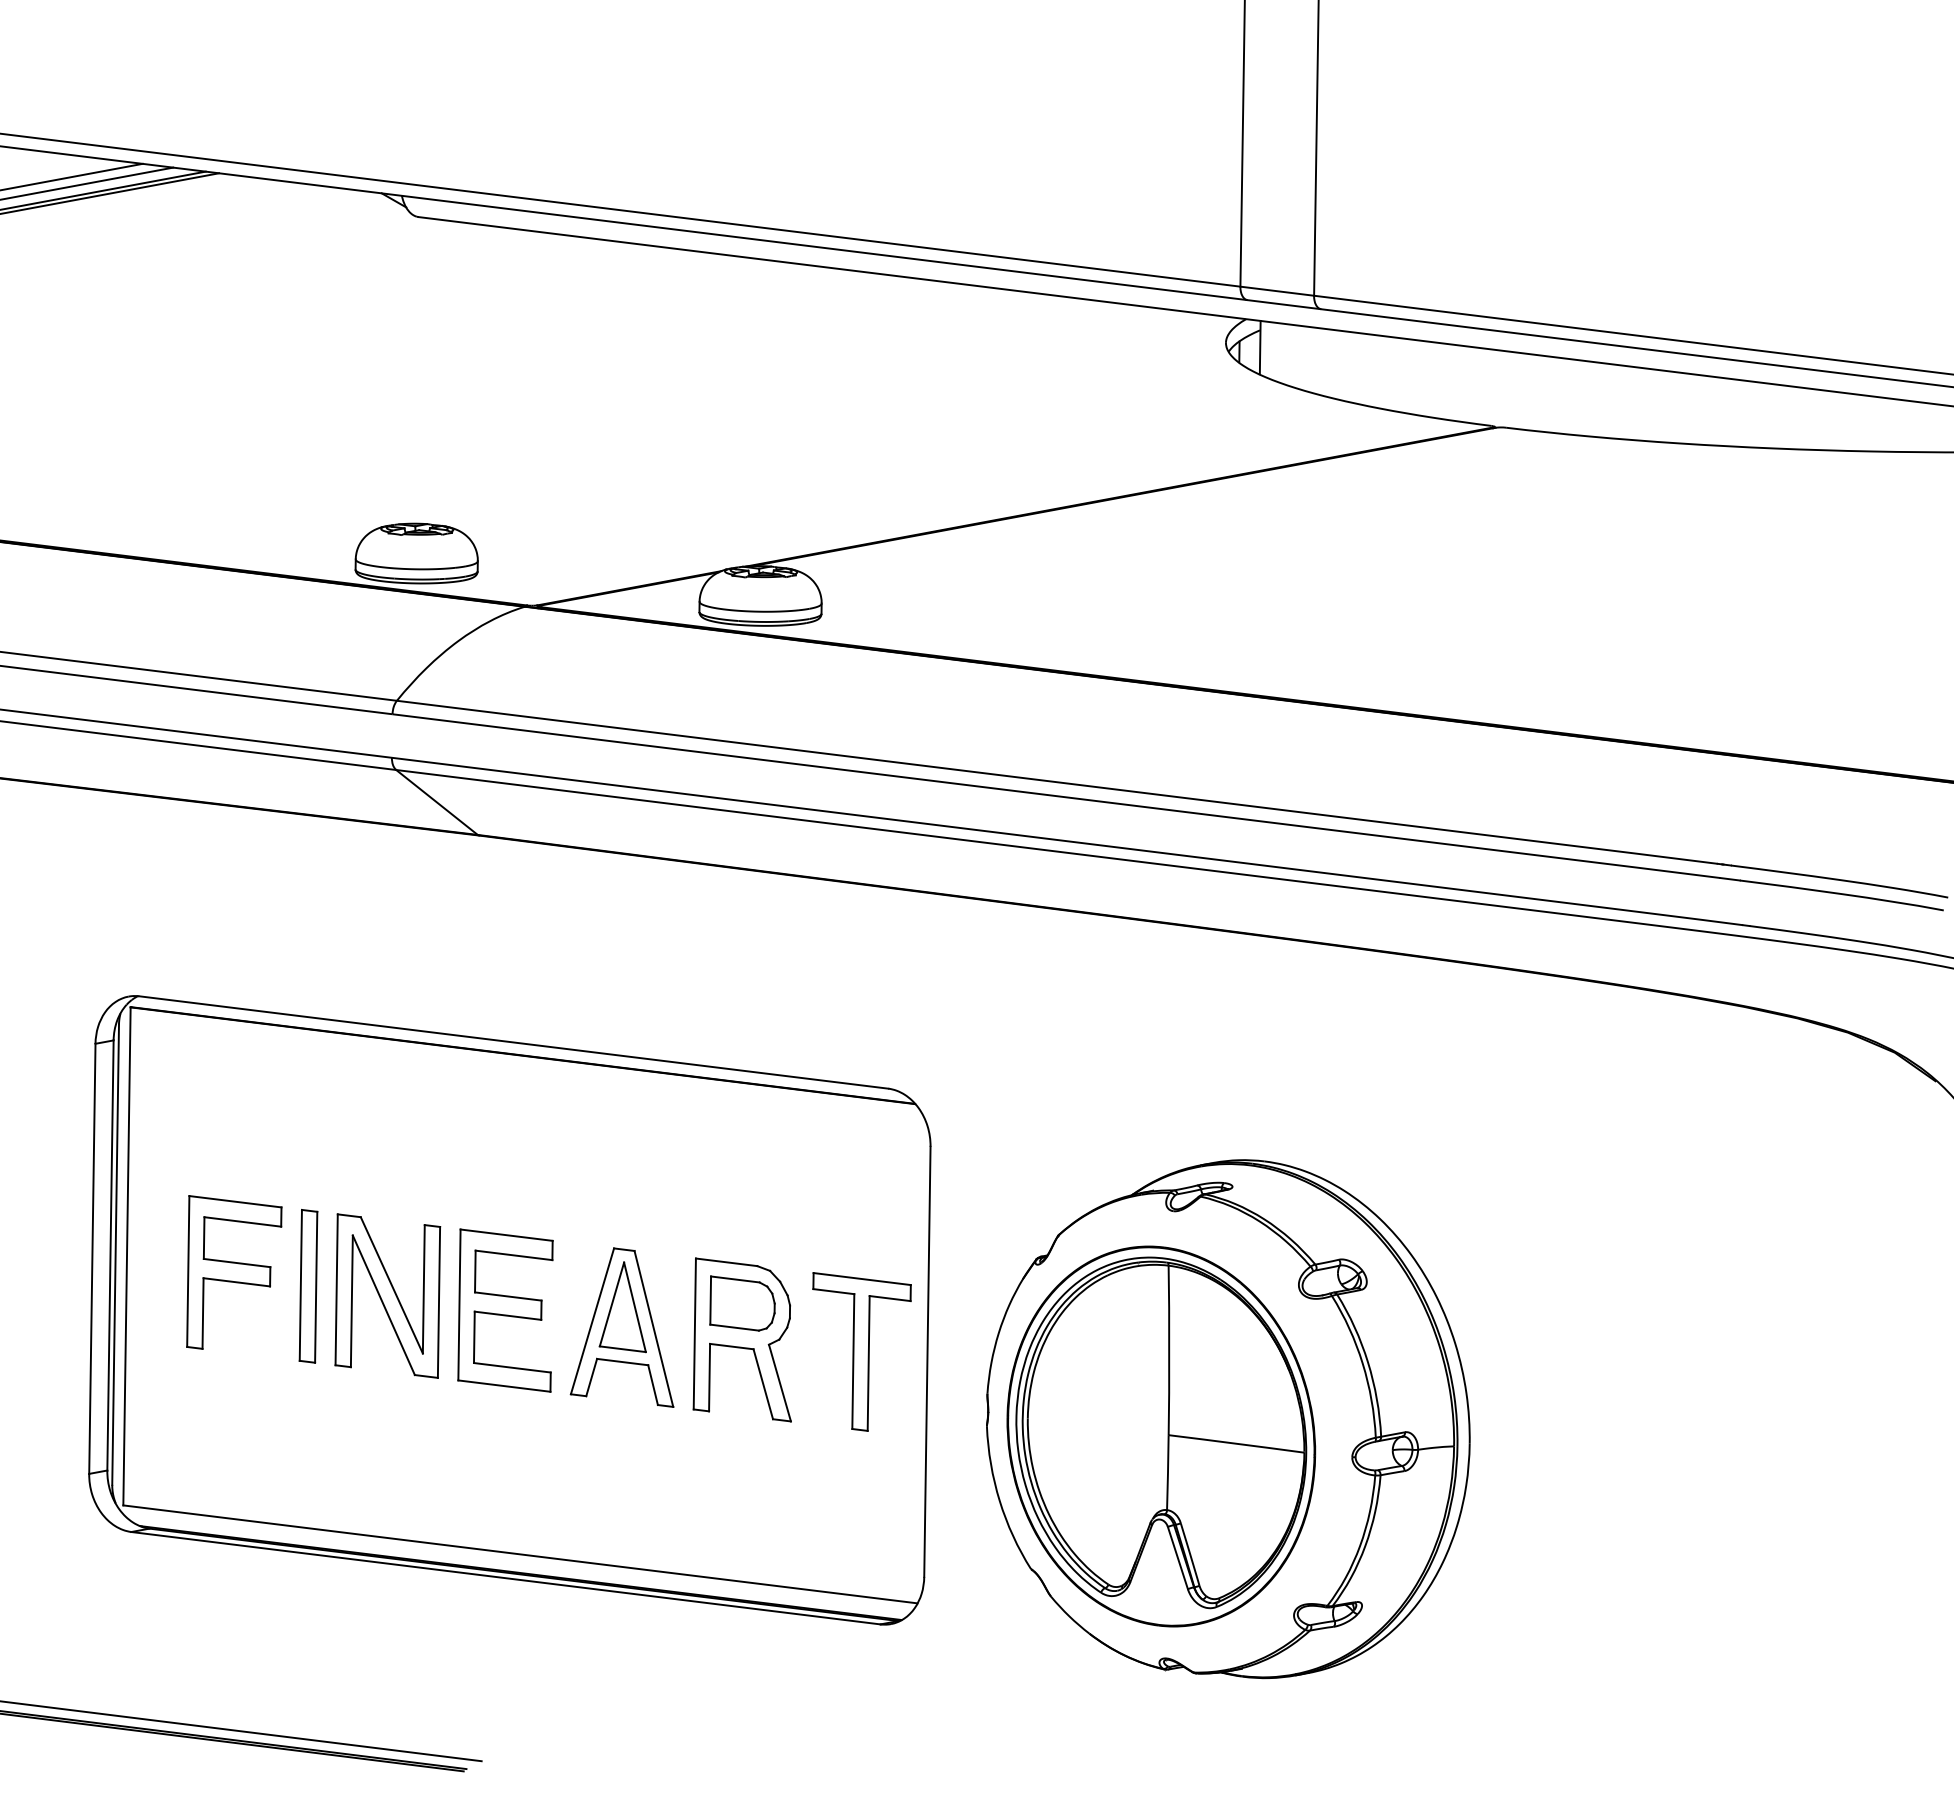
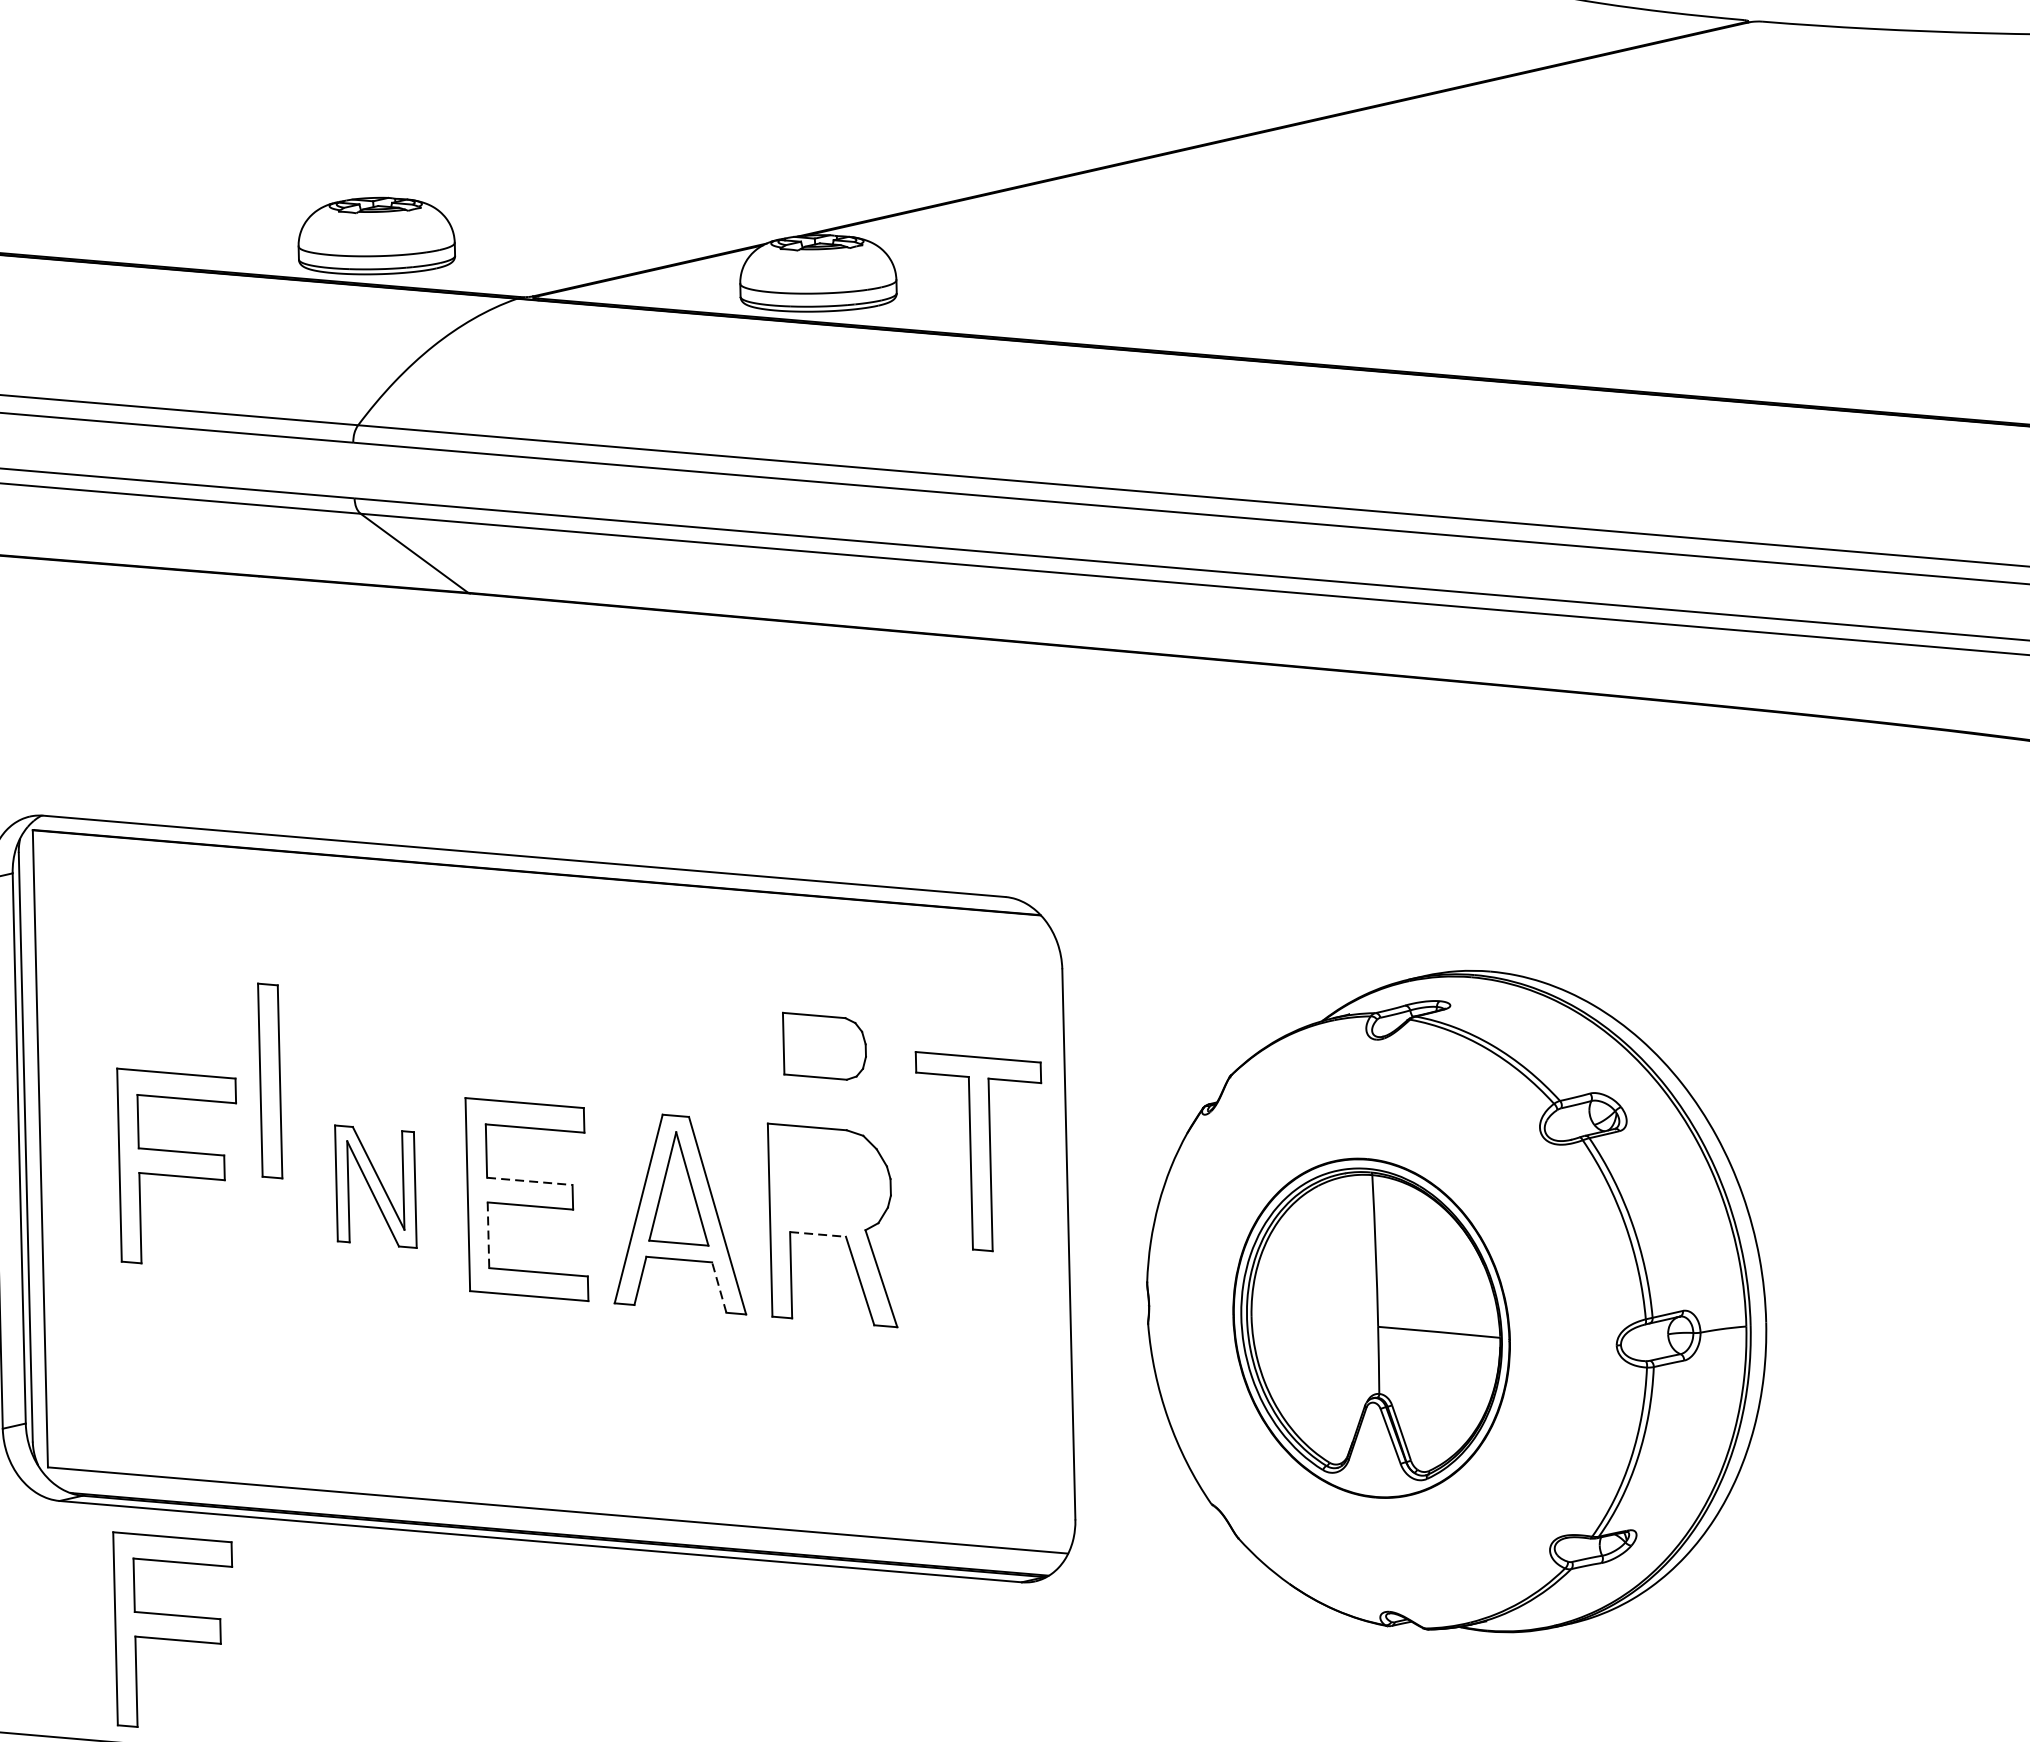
part: (308, 1286) -> (270, 1081), moved
part: (387, 1295) -> (375, 1186), size x0.6
line: (508, 1296) -> (530, 1181), solid -> dashed
part: (742, 1303) -> (824, 1045), moved
line: (474, 1337) -> (488, 1235), solid -> dashed
line: (731, 1346) -> (817, 1234), solid -> dashed
part: (861, 1351) -> (980, 1149), moved
line: (652, 1384) -> (718, 1286), solid -> dashed
part: (1161, 1436) -> (1371, 1328), size x0.7
part: (217, 1634) -> (174, 1627), added

